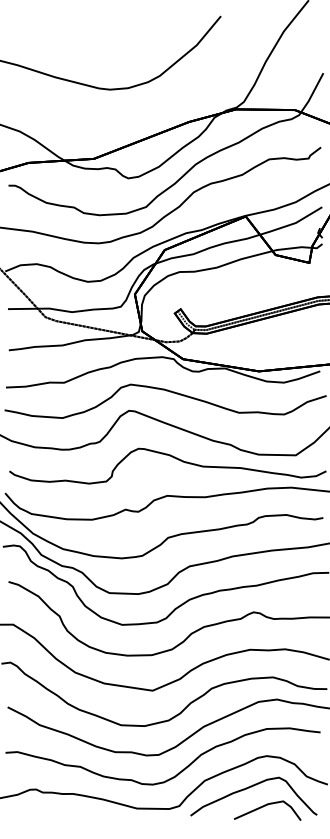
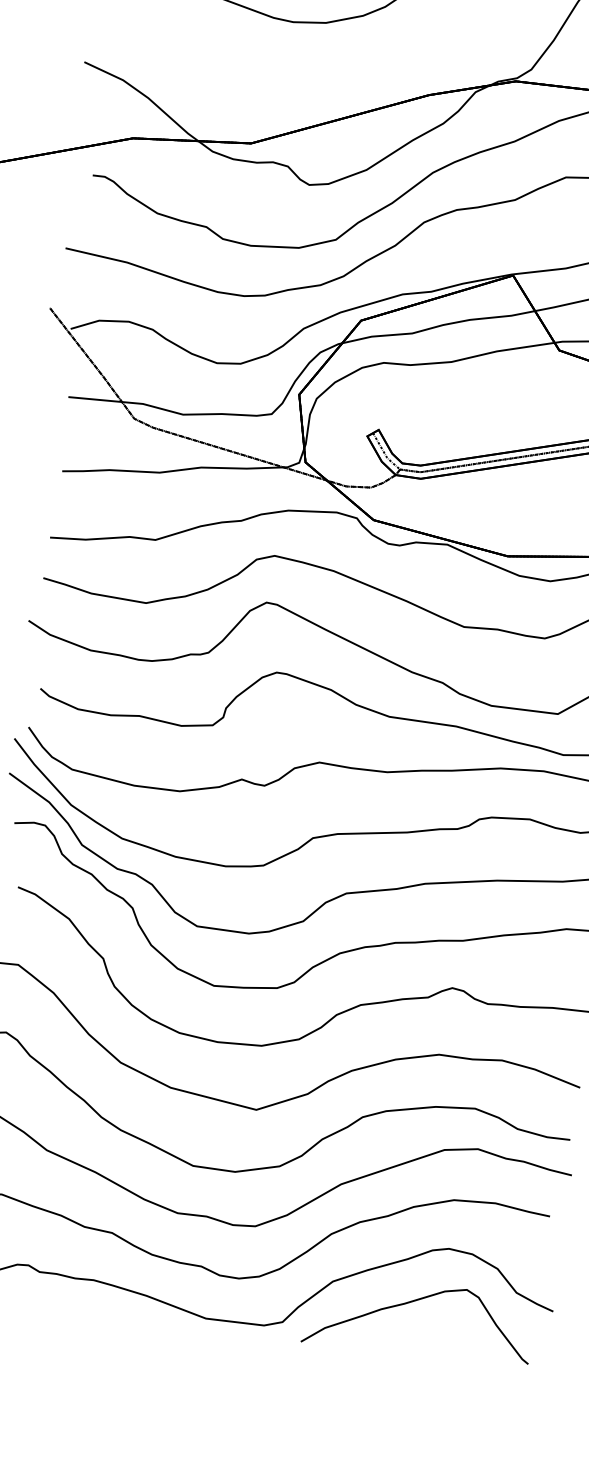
line: (265, 806) -> (437, 1339), removed

